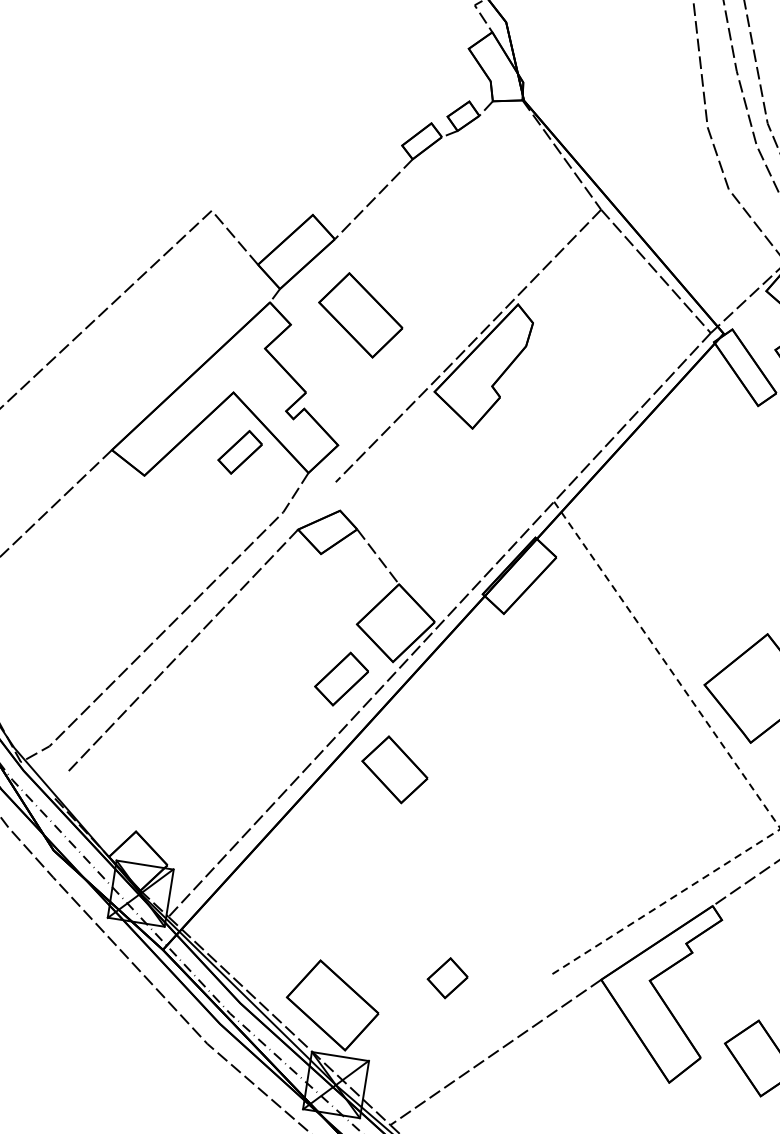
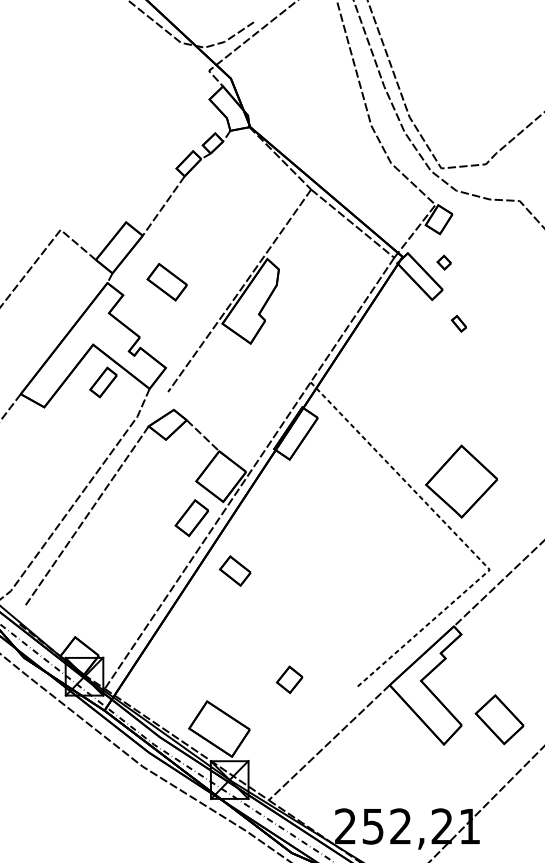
part: (361, 316) -> (167, 282), size x0.7
part: (393, 768) -> (234, 570), size x0.7
part: (447, 977) -> (289, 679), moved

